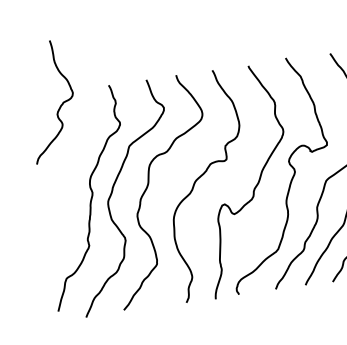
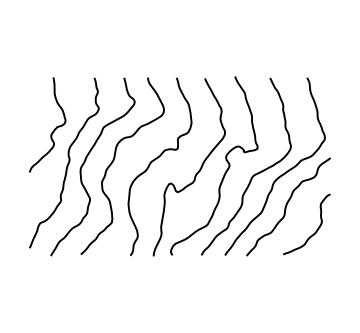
curve: (59, 106) -> (53, 129), moved

